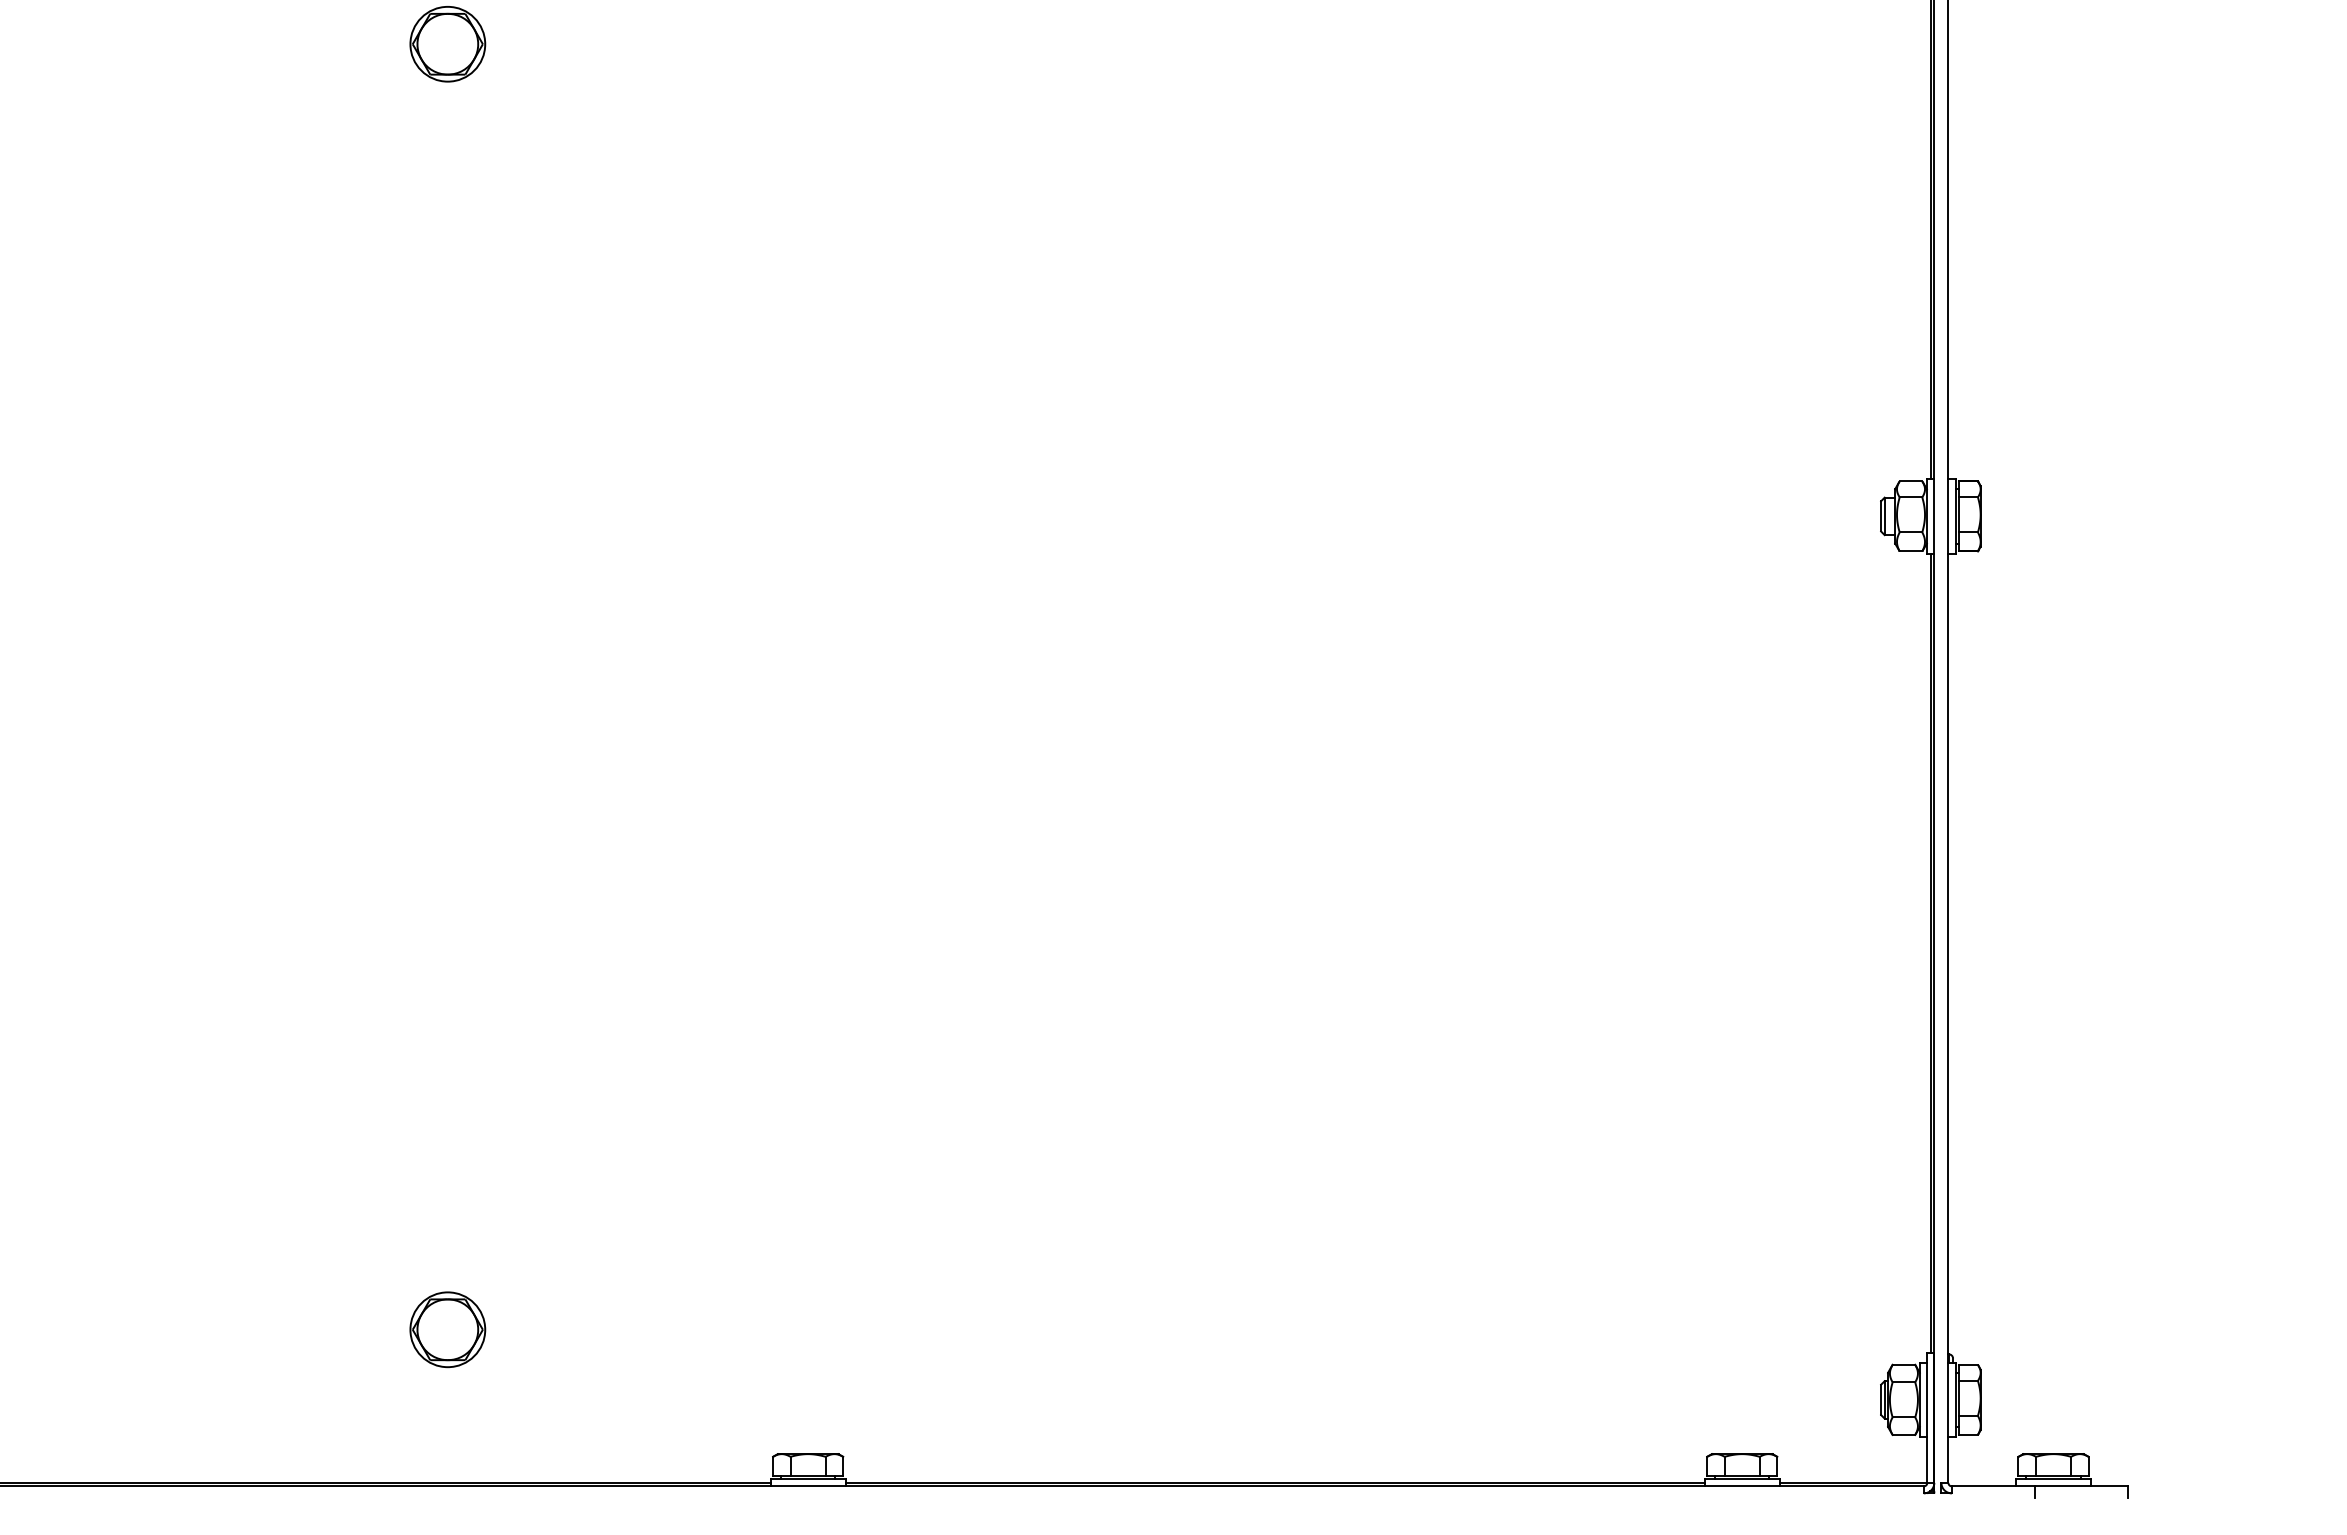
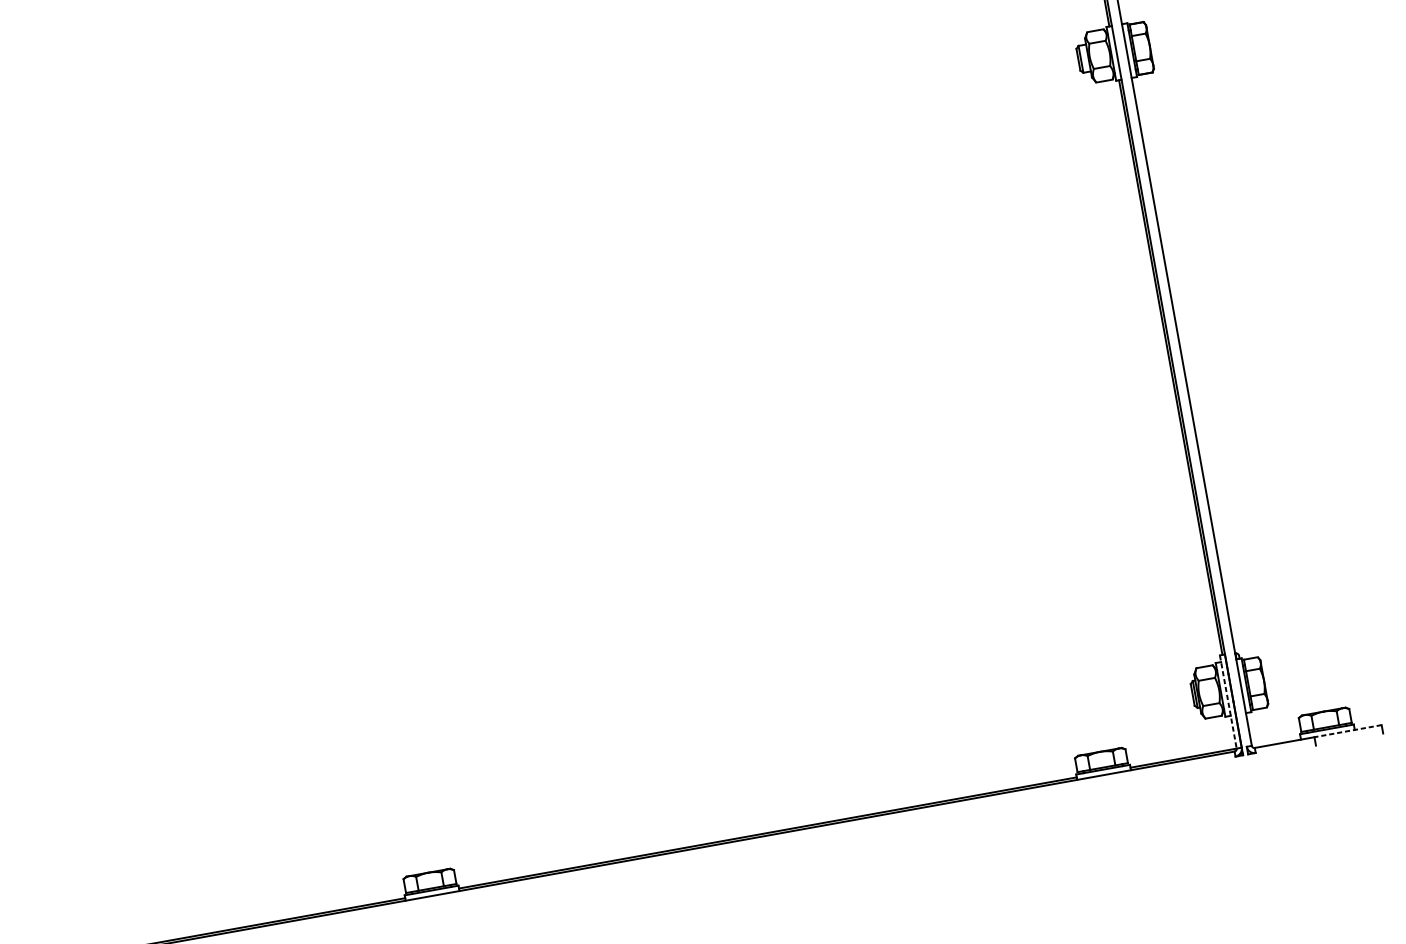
part: (447, 1329) -> (153, 829), removed
line: (1927, 1418) -> (1228, 702), solid -> dashed
line: (2081, 1486) -> (1347, 731), solid -> dashed

